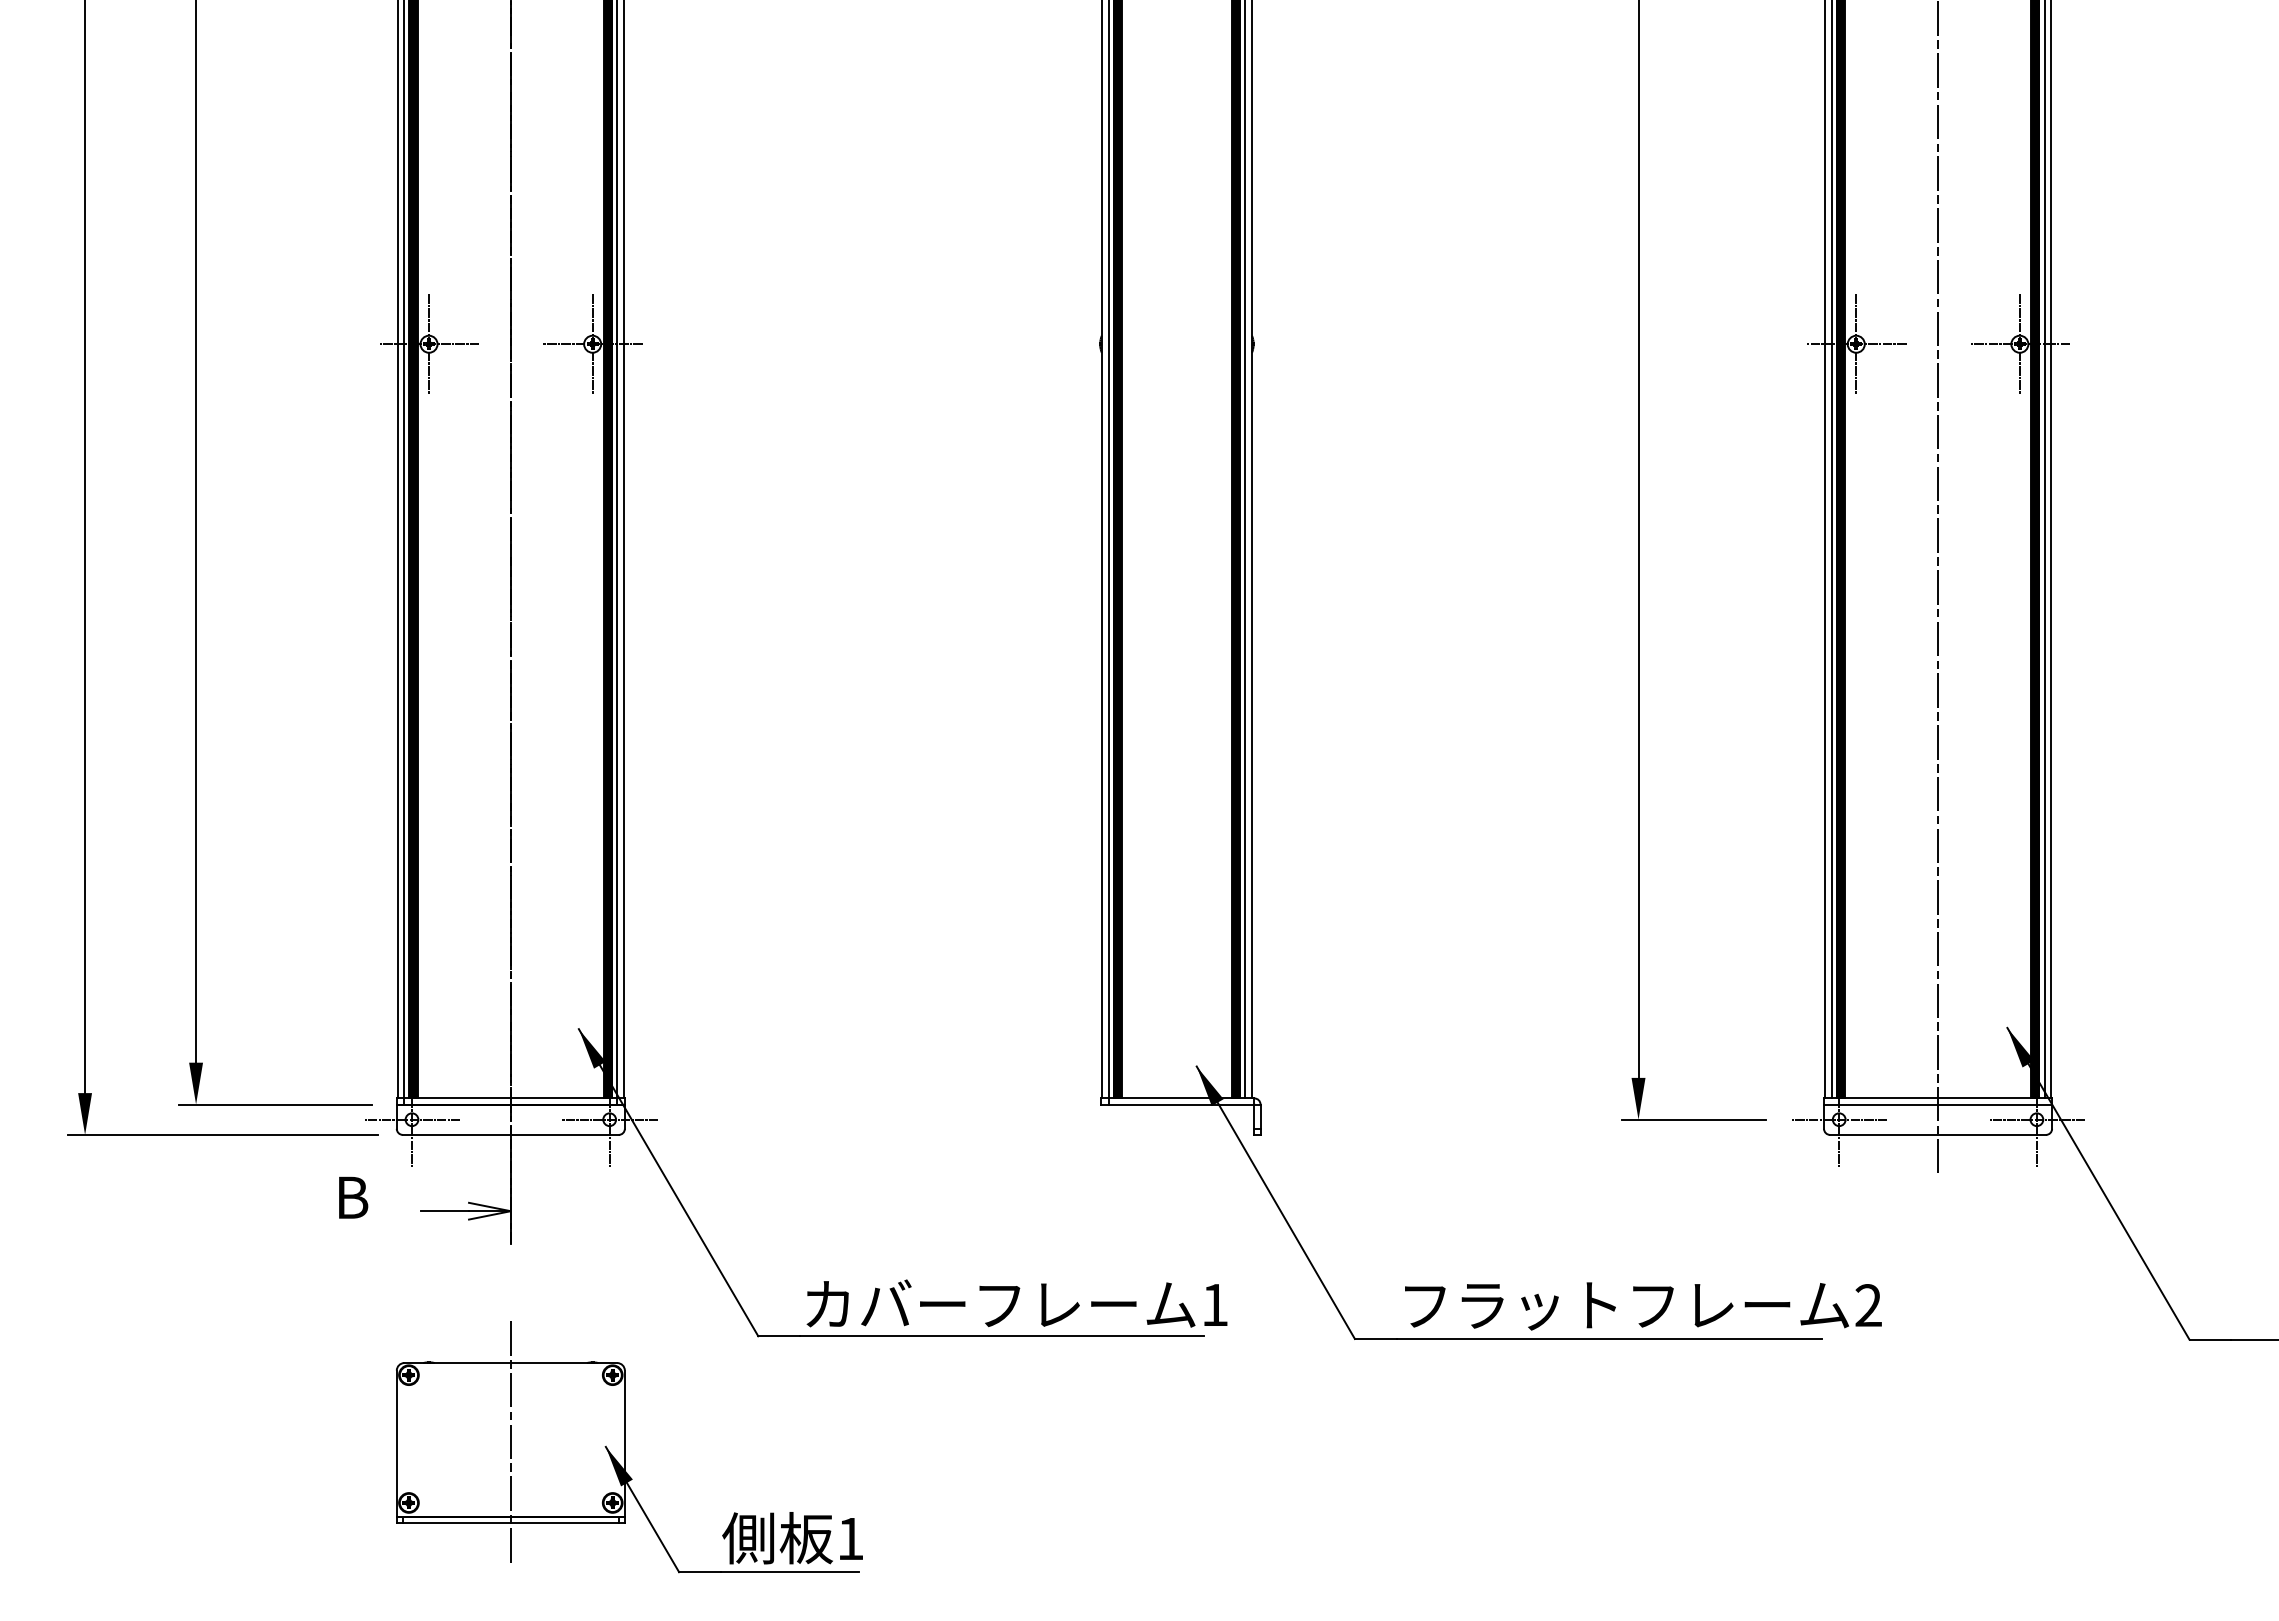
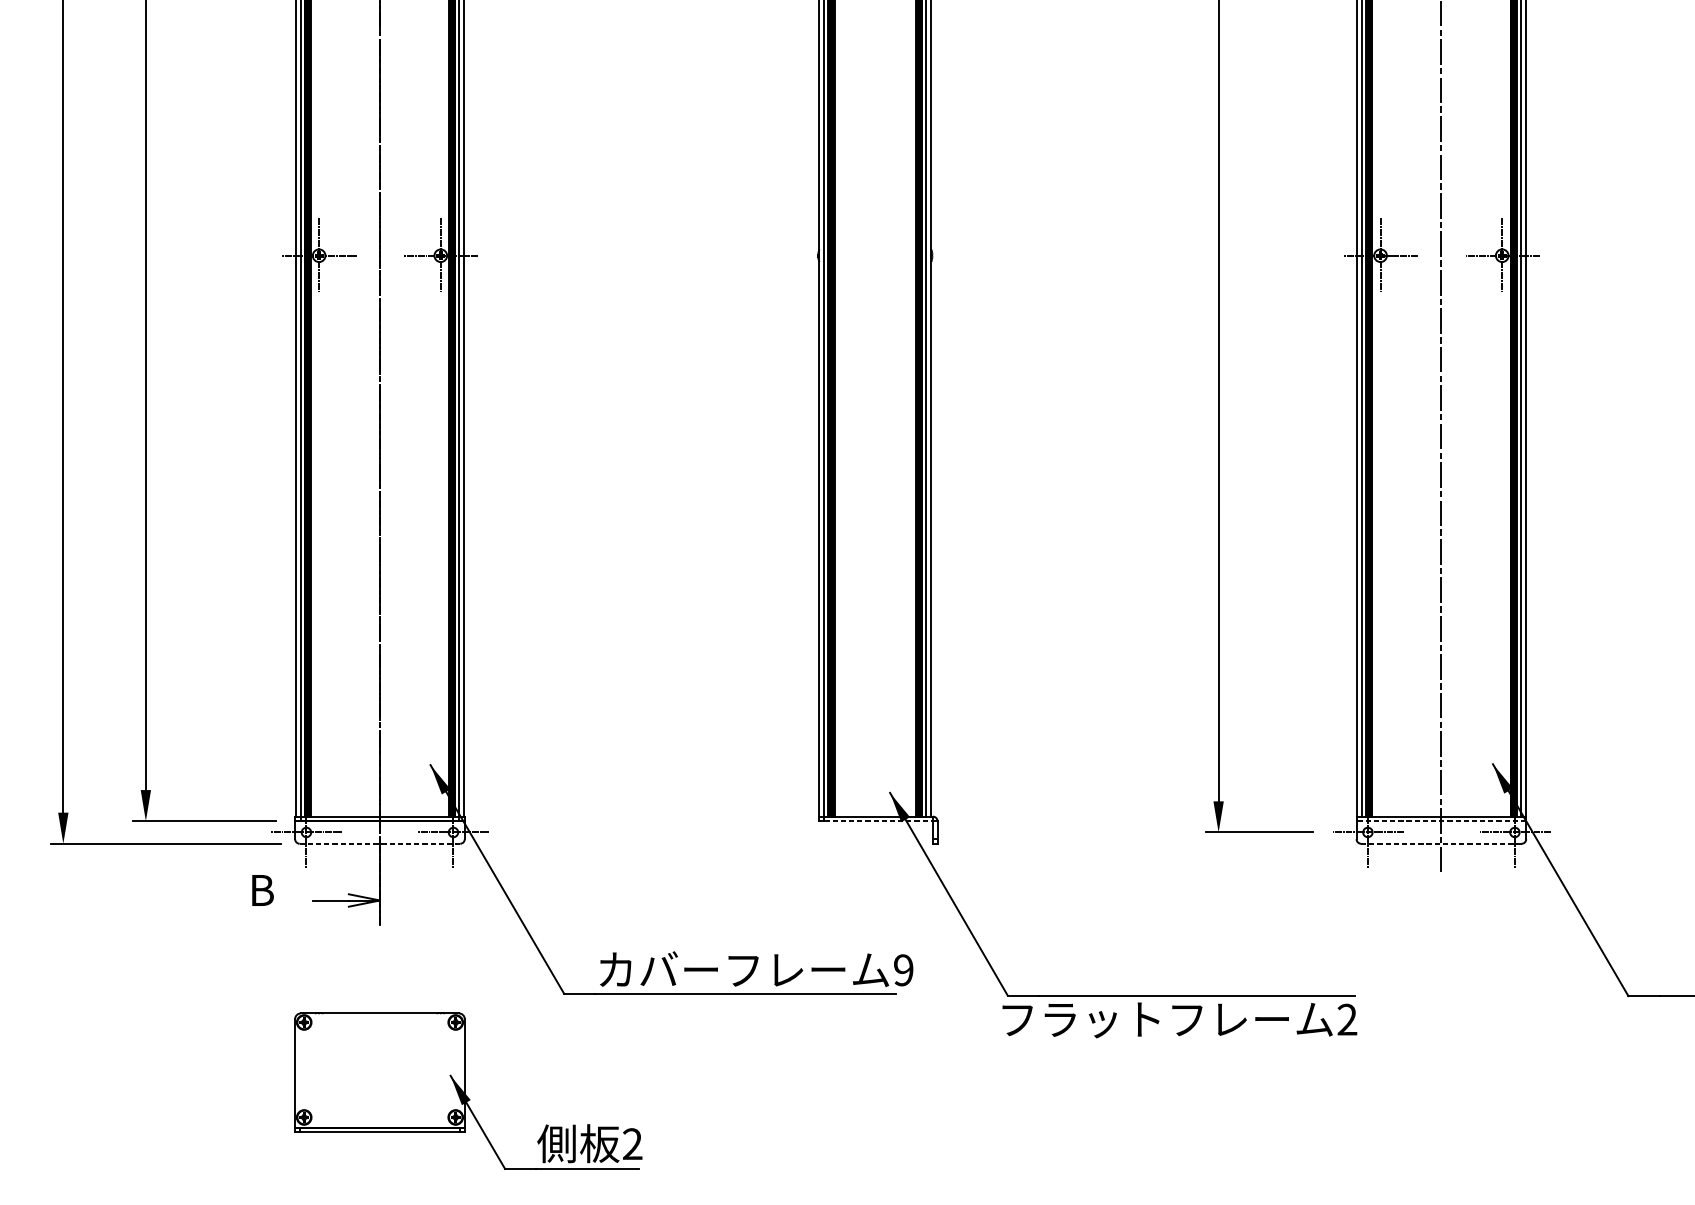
line: (1181, 1104) -> (878, 821), solid -> dashed
line: (1937, 1104) -> (1440, 821), solid -> dashed
line: (510, 1134) -> (379, 843), solid -> dashed
line: (1938, 1134) -> (1441, 843), solid -> dashed
text: (1214, 1304) -> (903, 969), 1 -> 9
text: (1643, 1306) -> (1179, 1020), moved
line: (510, 1442) -> (379, 1072), removed
text: (850, 1538) -> (632, 1143), 1 -> 2

